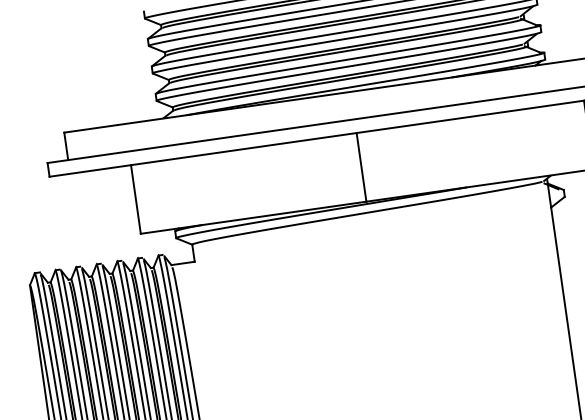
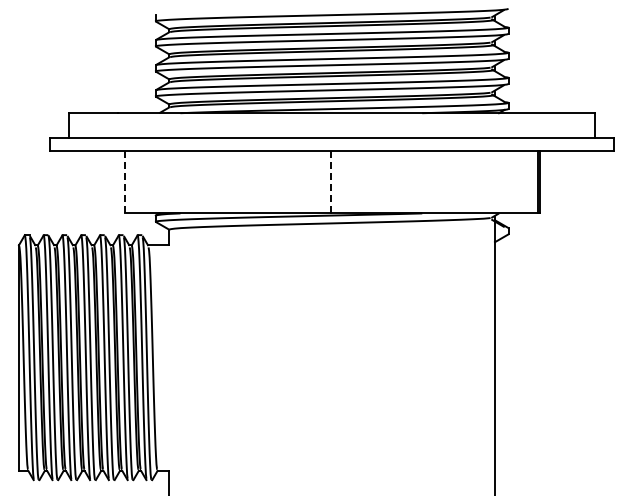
line: (361, 167) -> (330, 182), solid -> dashed
line: (135, 199) -> (124, 182), solid -> dashed

